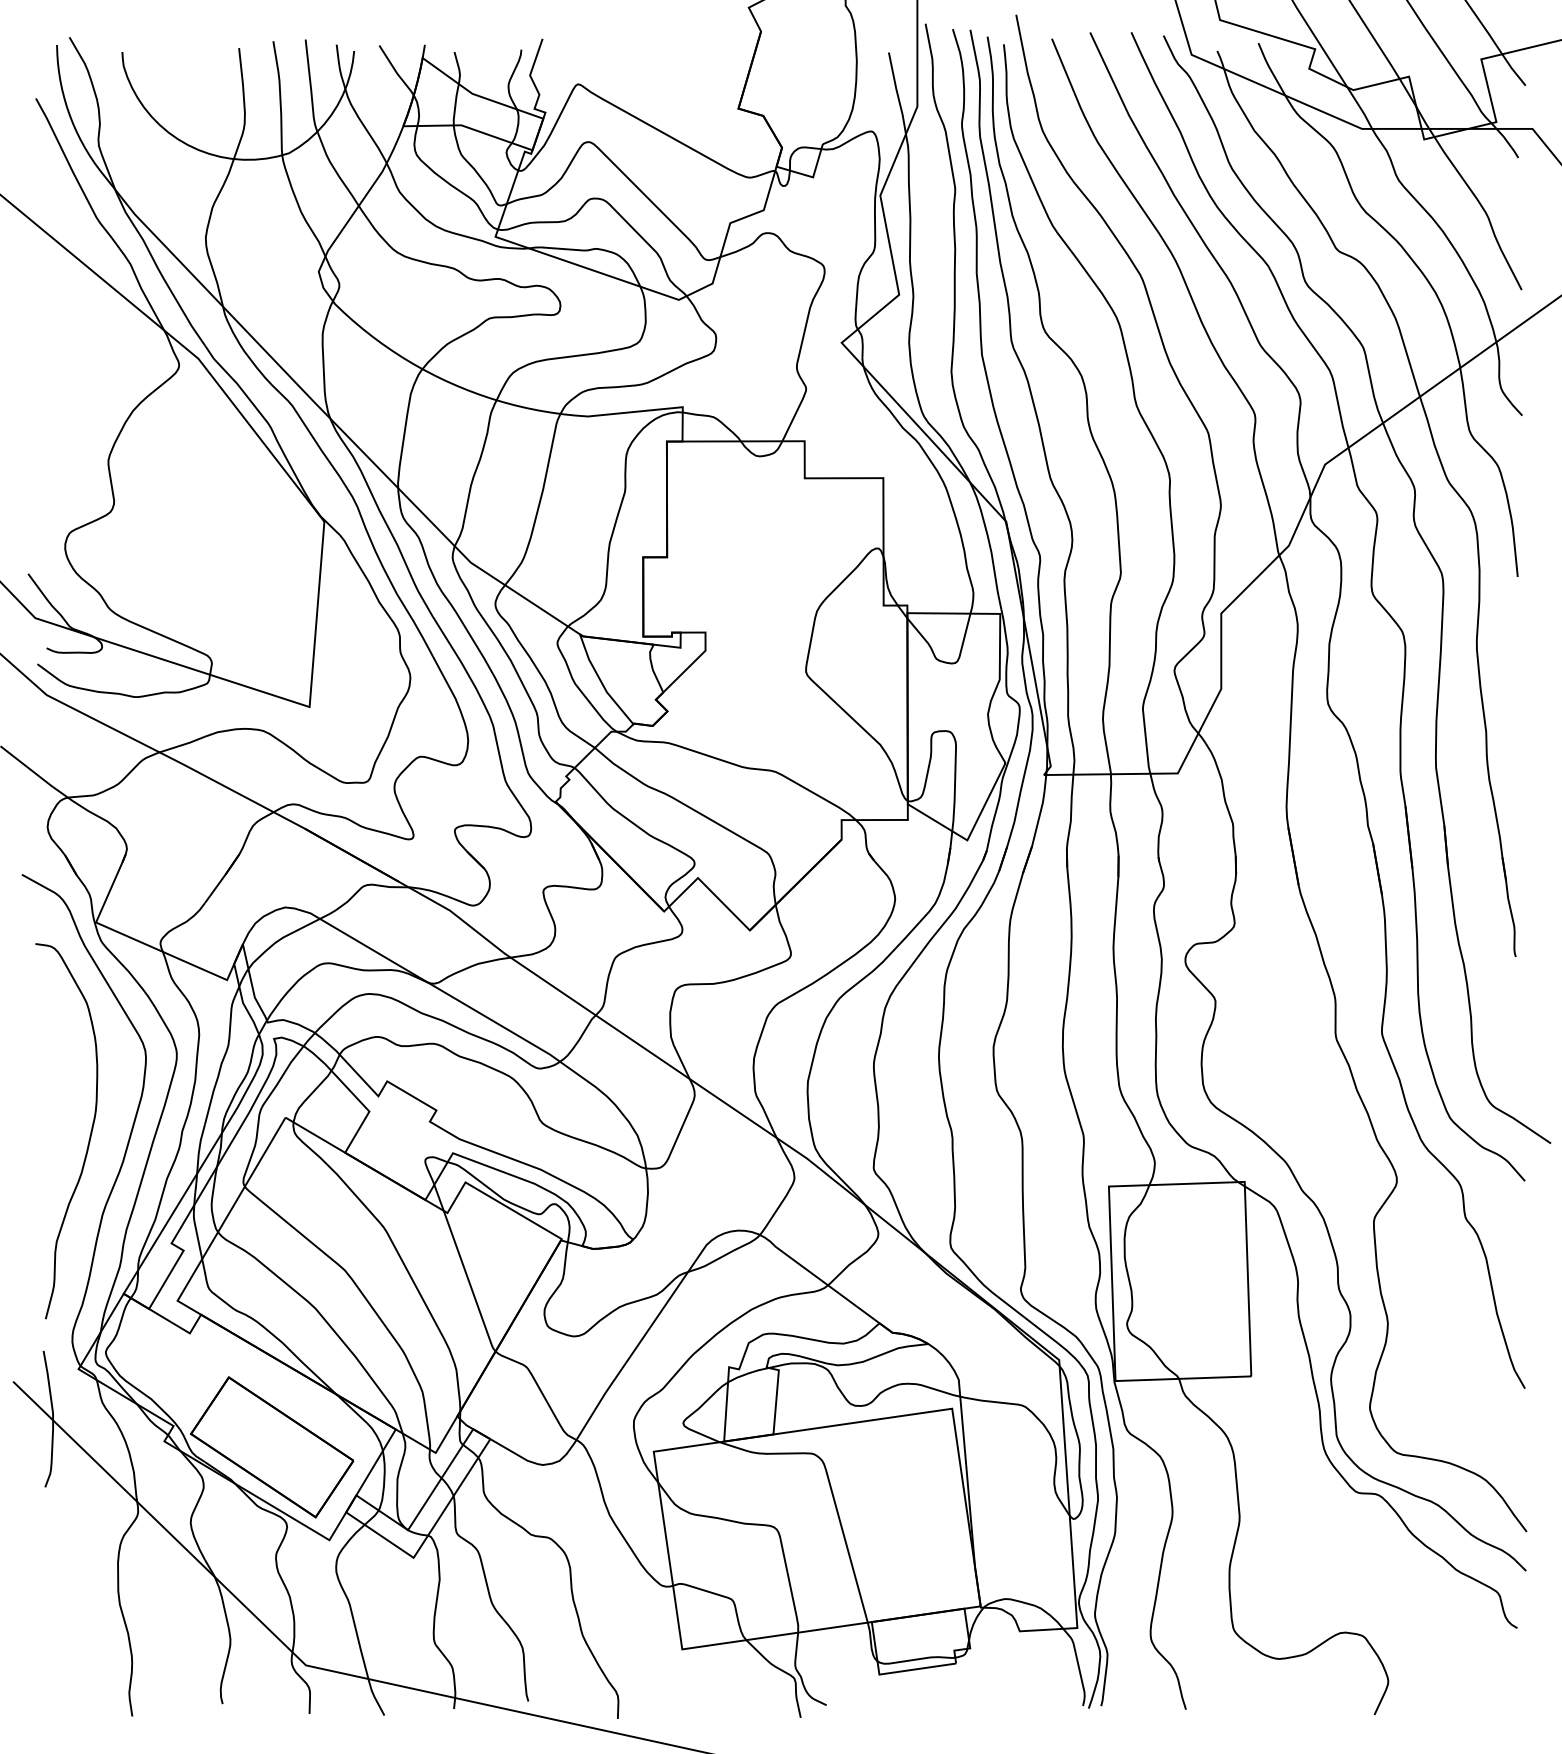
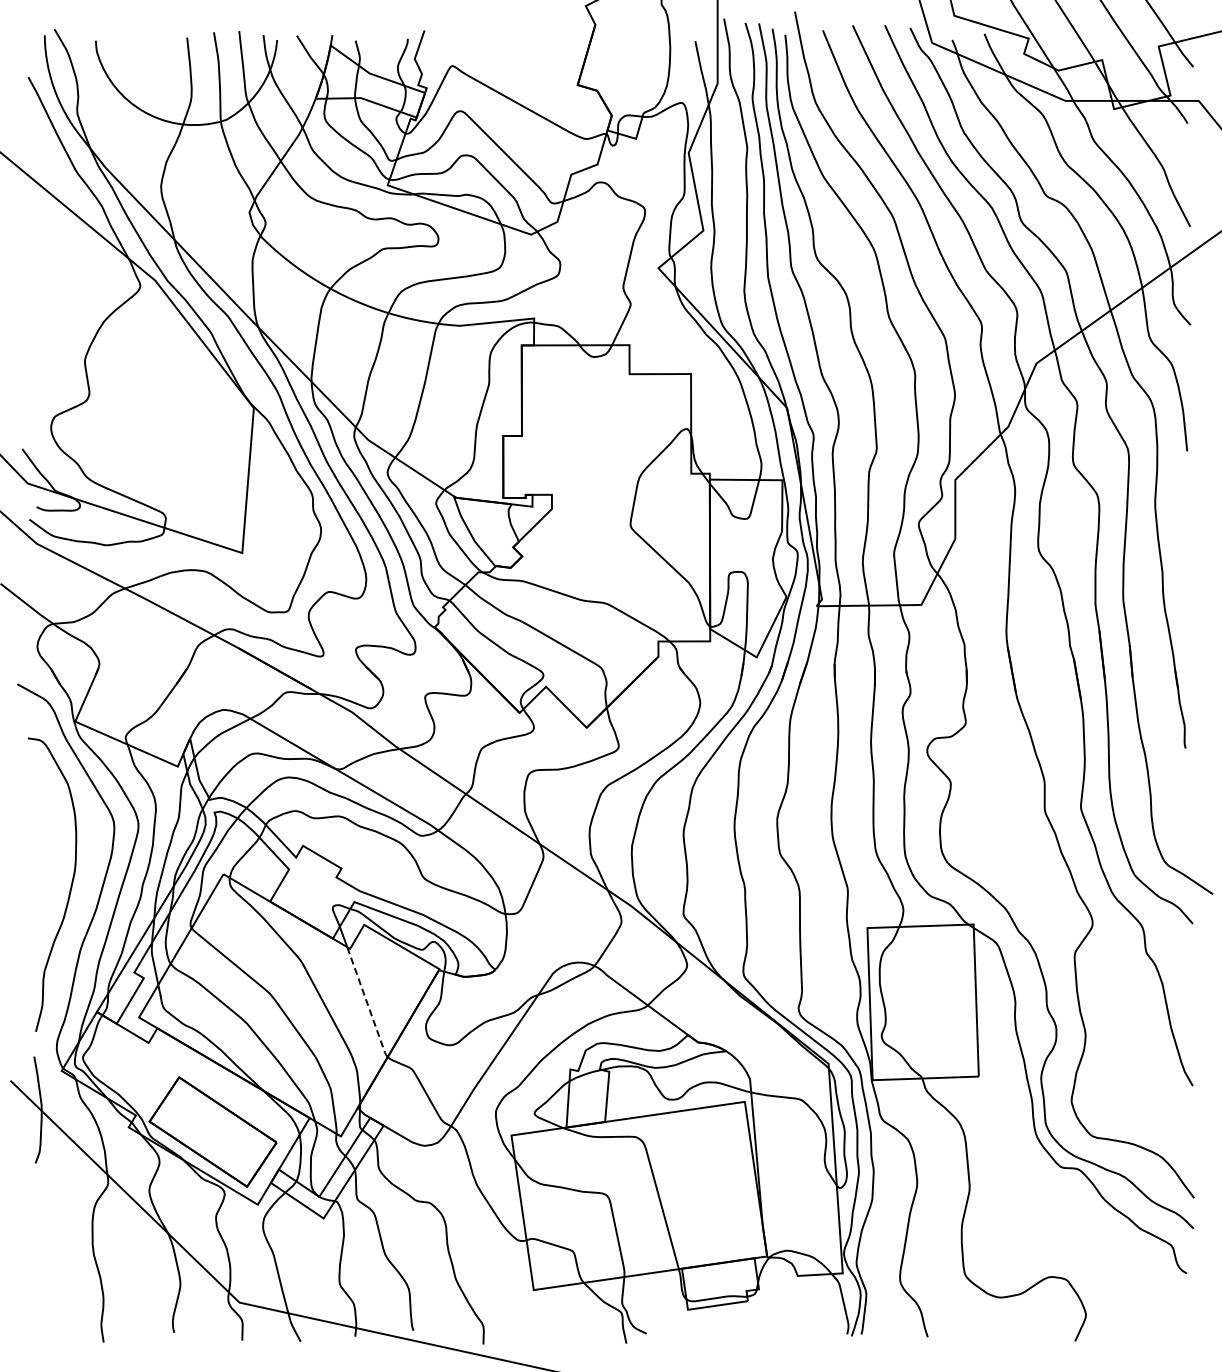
line: (469, 1282) -> (367, 1003), solid -> dashed

